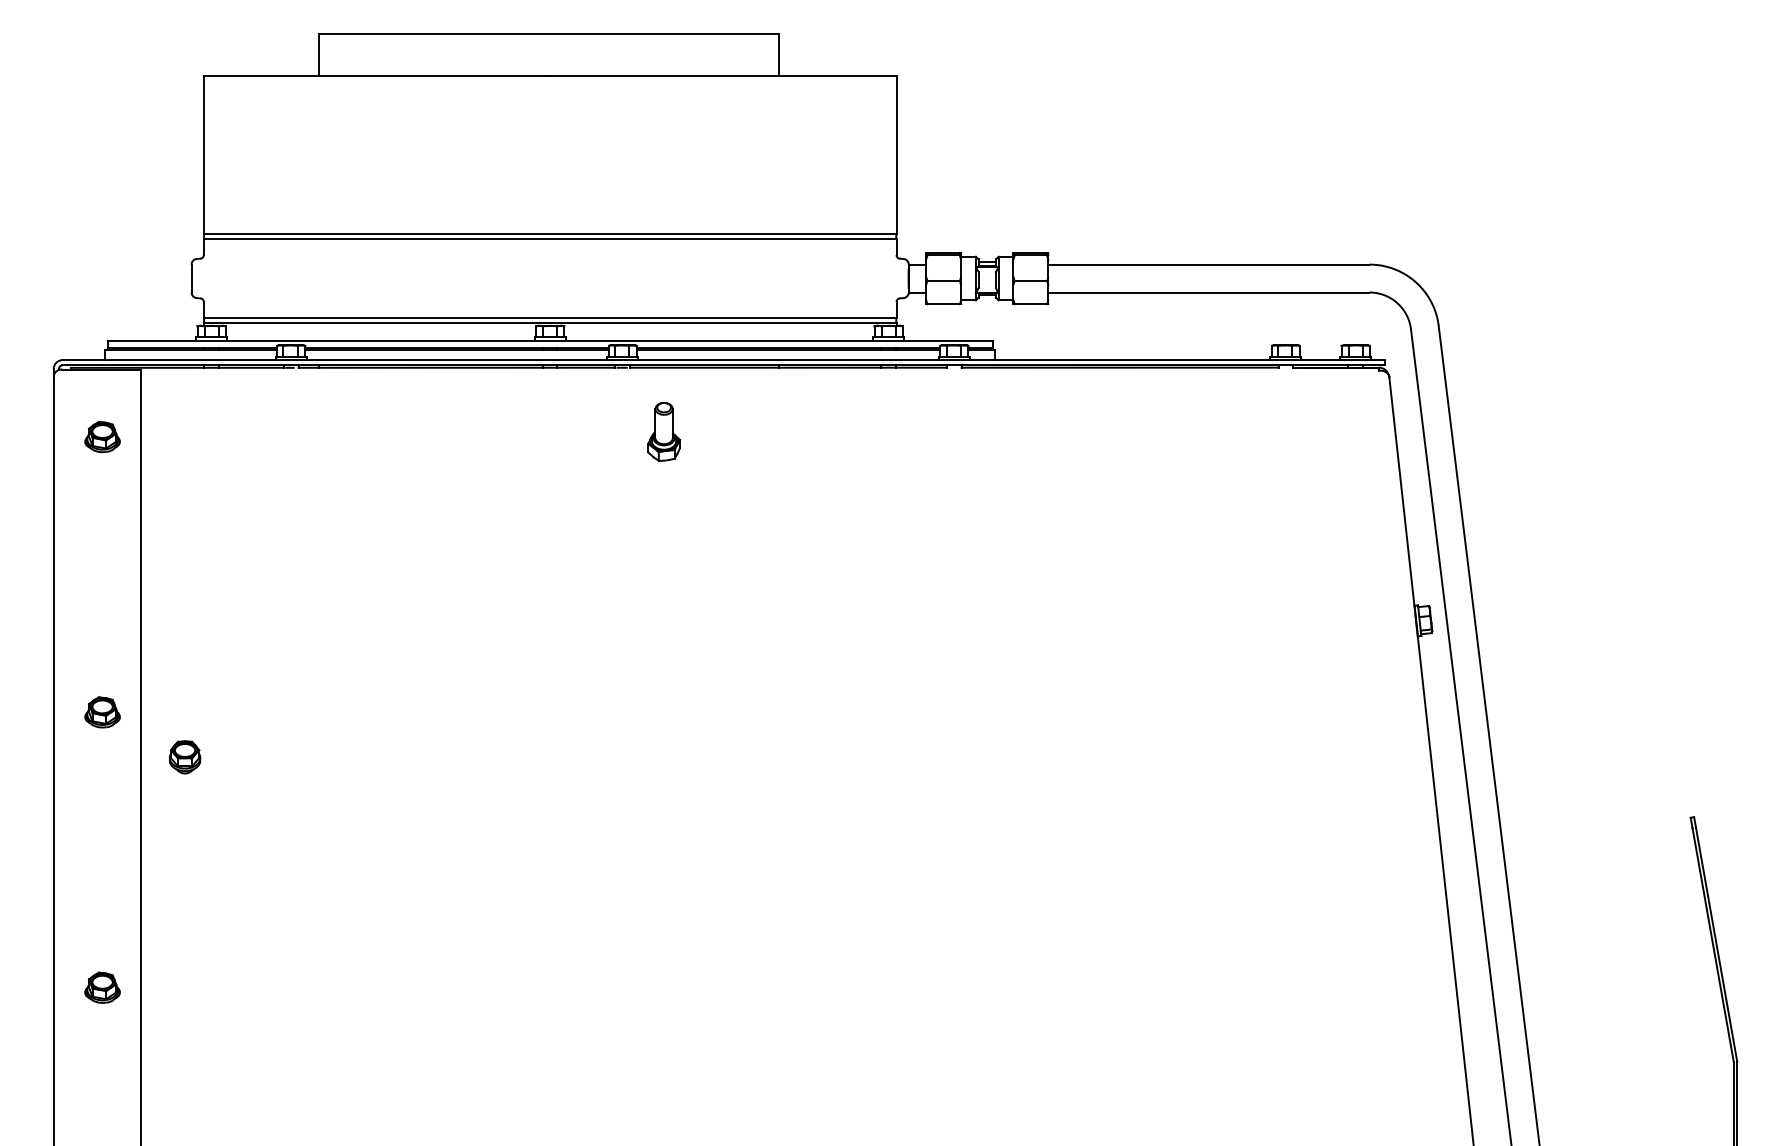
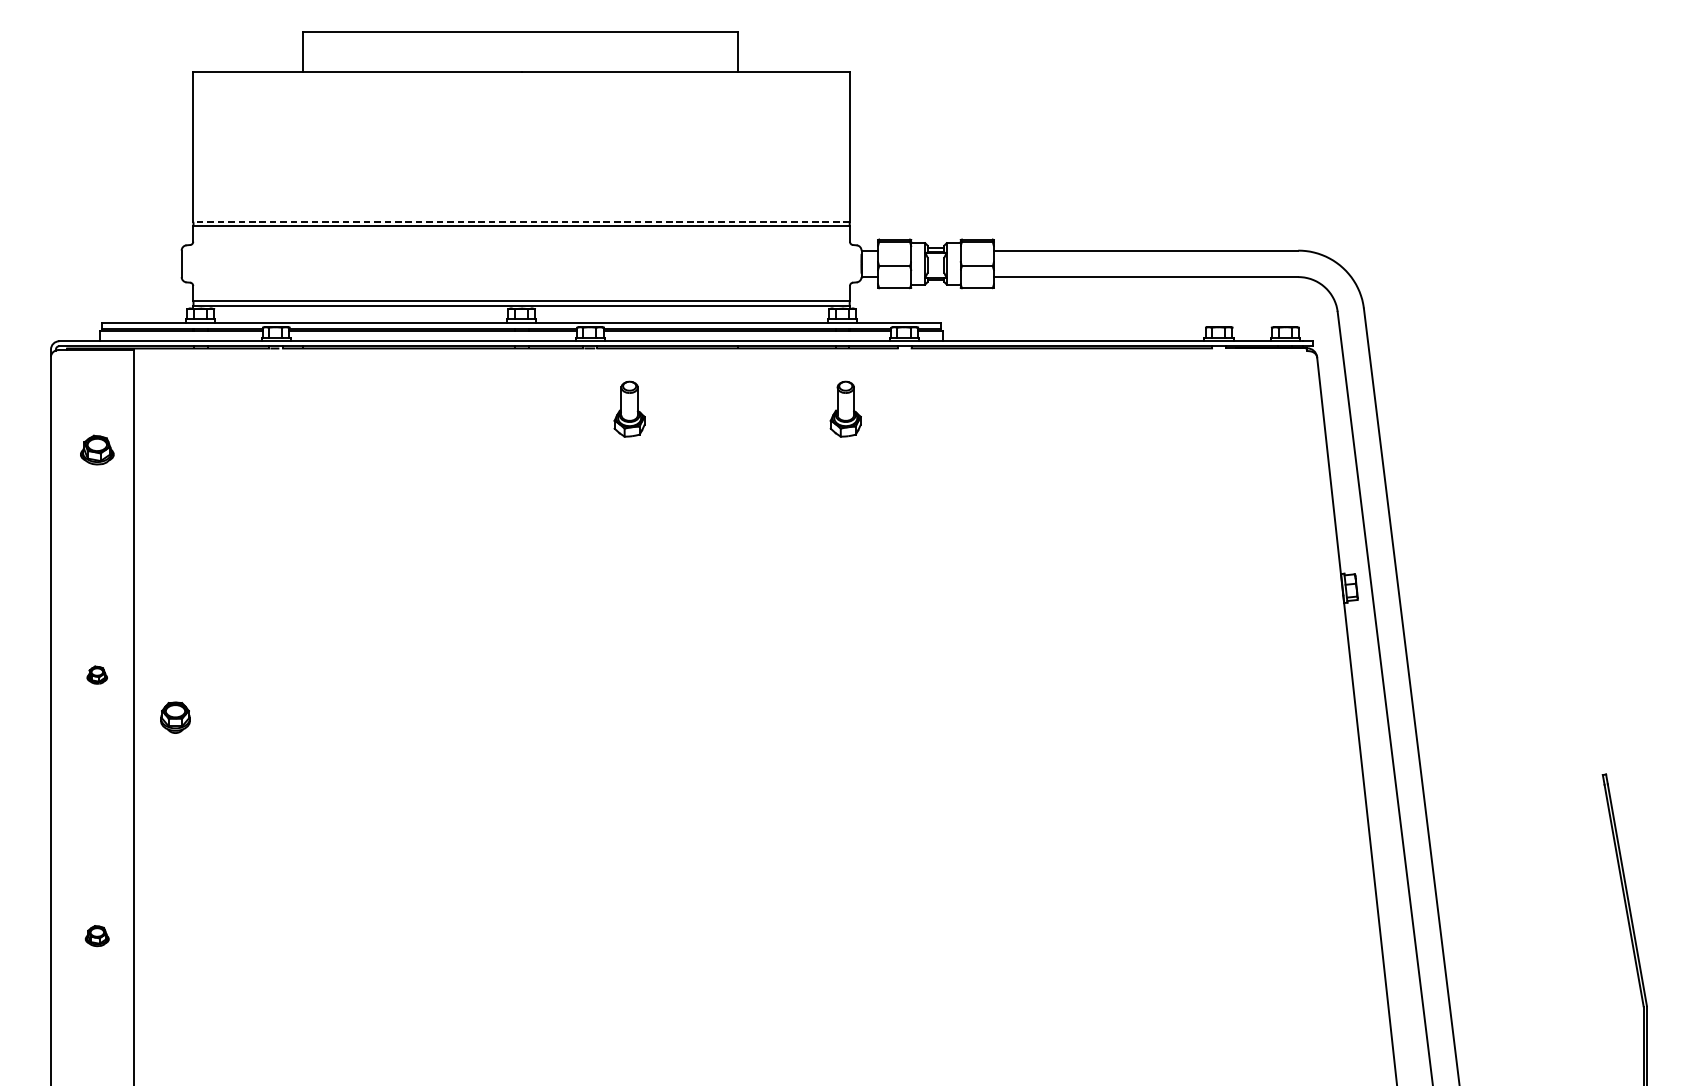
line: (549, 234) -> (520, 222), solid -> dashed
part: (892, 431) -> (846, 408), added
part: (102, 436) -> (97, 449), moved
part: (102, 712) -> (97, 675), size x0.6
part: (102, 987) -> (97, 935), size x0.7

